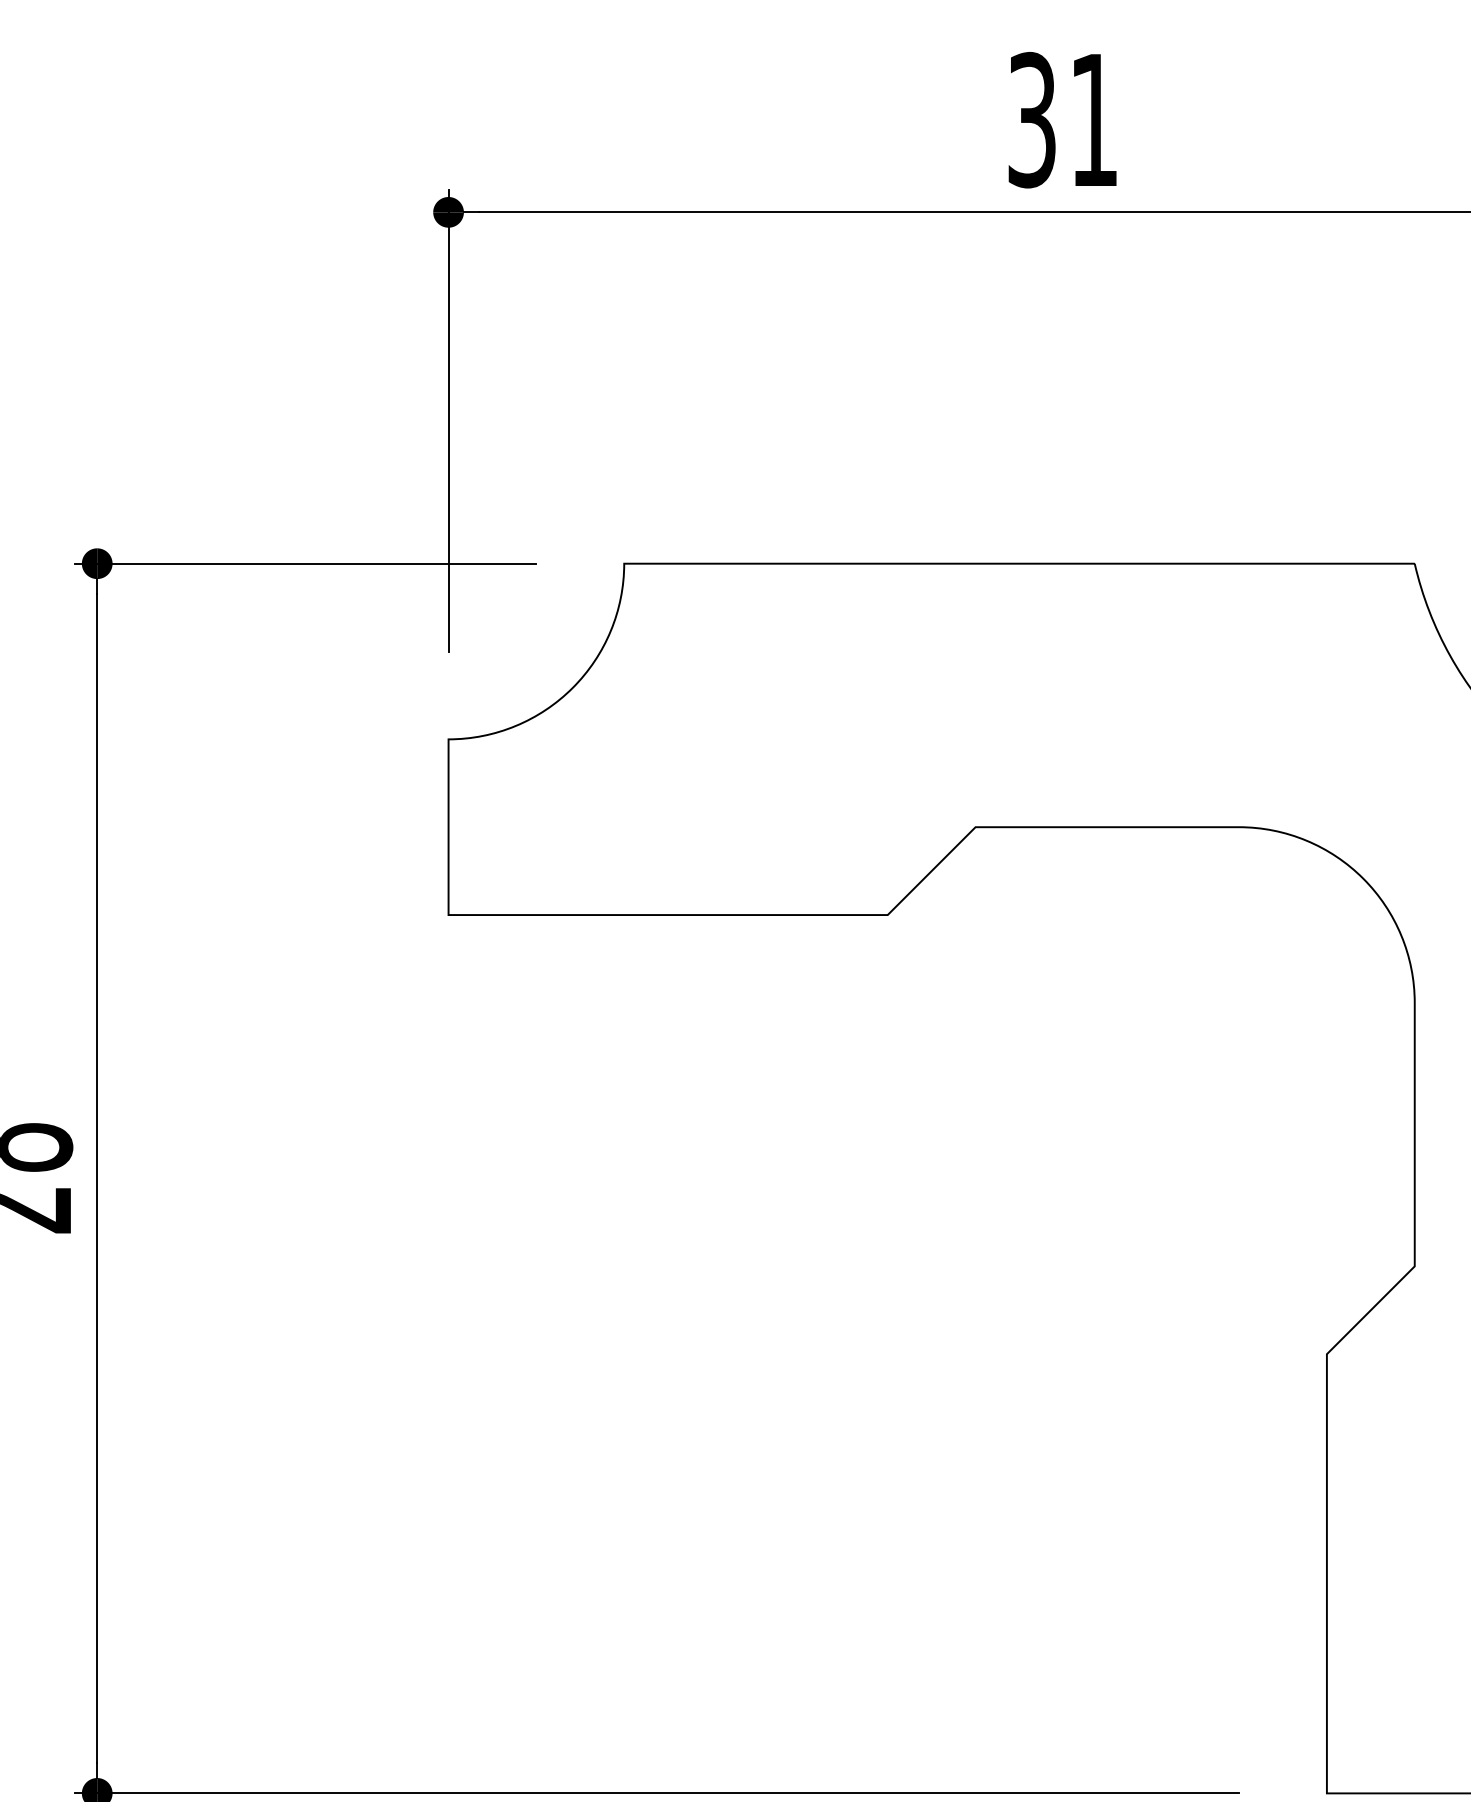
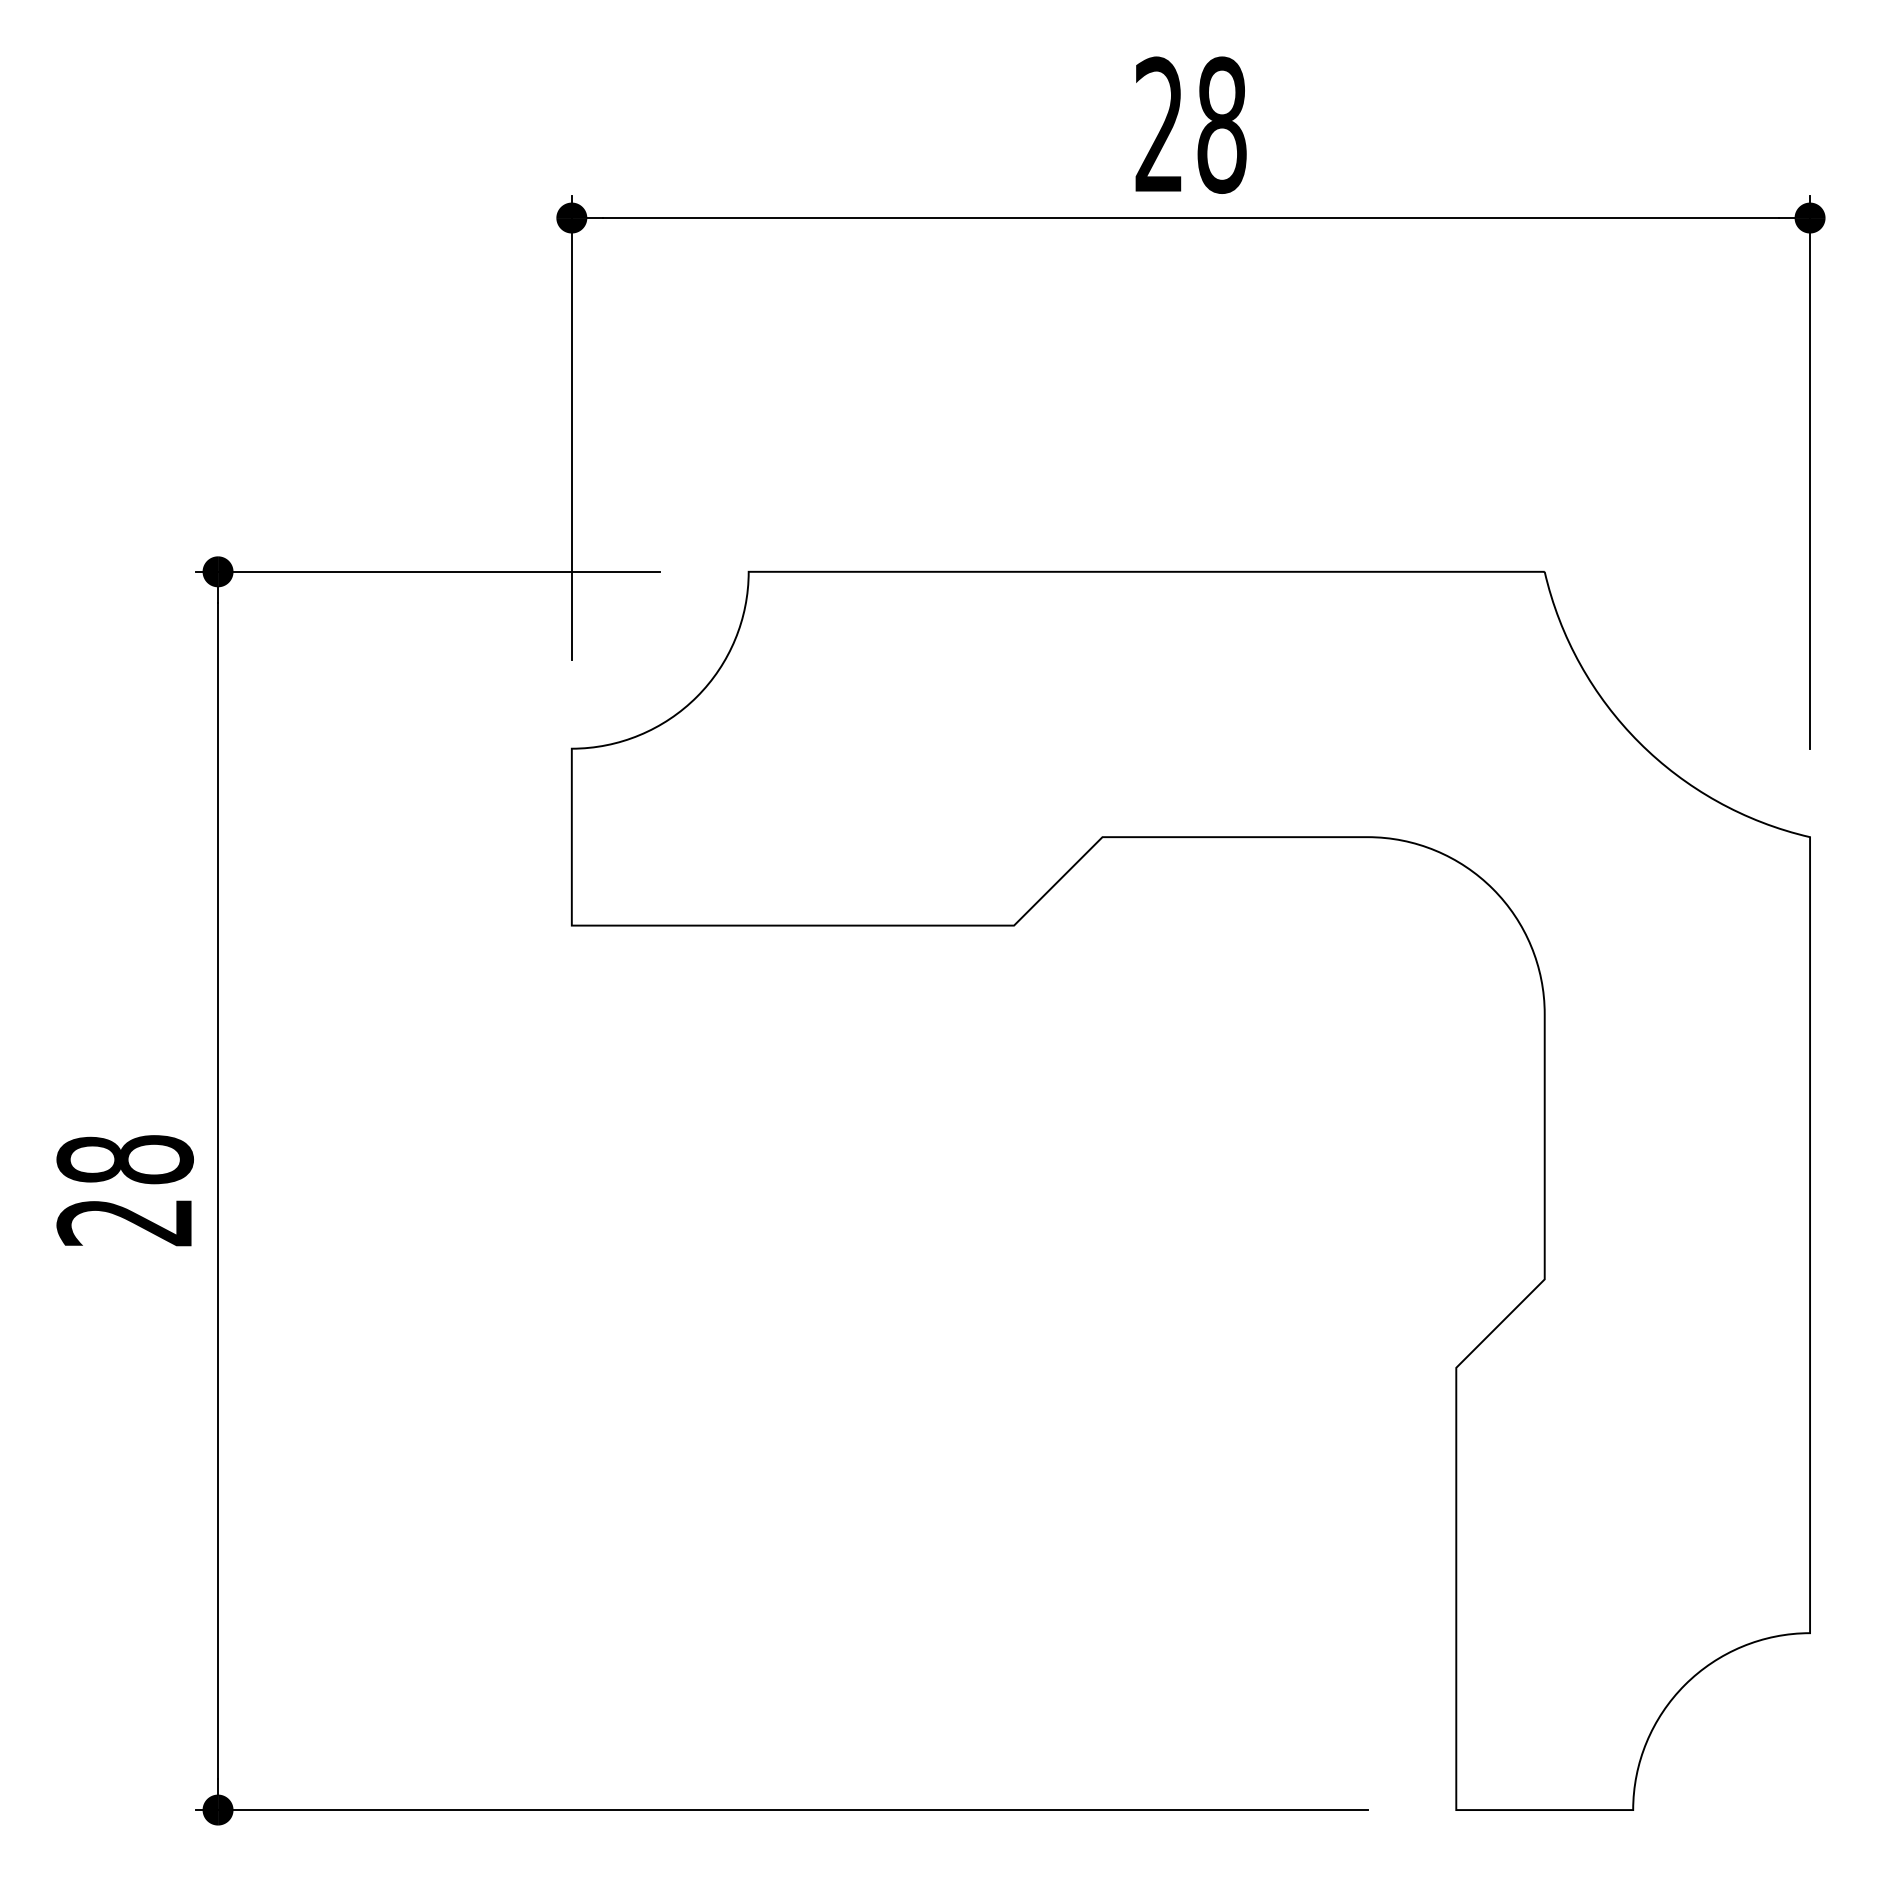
text: (1062, 119) -> (1190, 124), 31 -> 28

